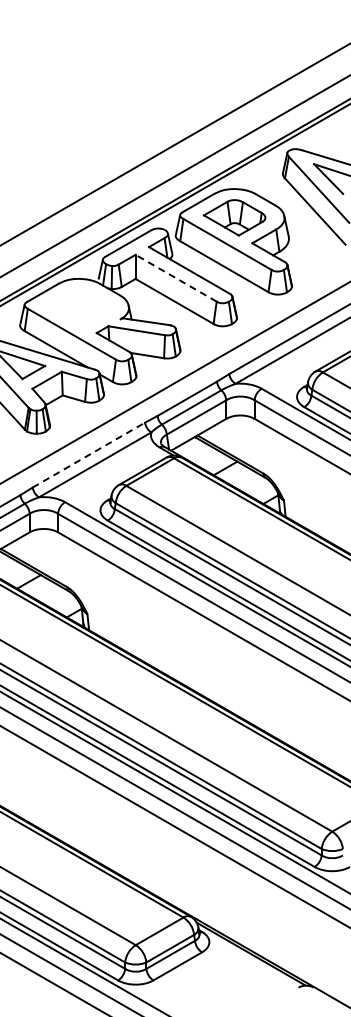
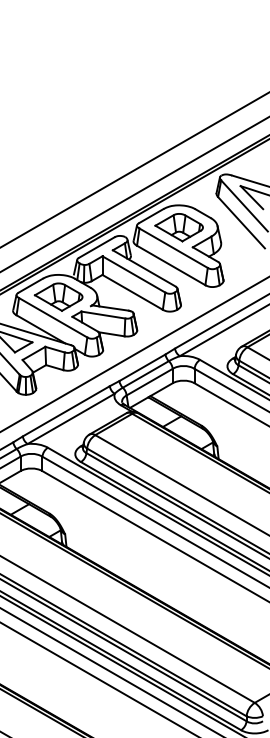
line: (176, 278) -> (134, 274), dashed -> solid
part: (78, 307) -> (58, 297), added
line: (88, 455) -> (66, 411), dashed -> solid

